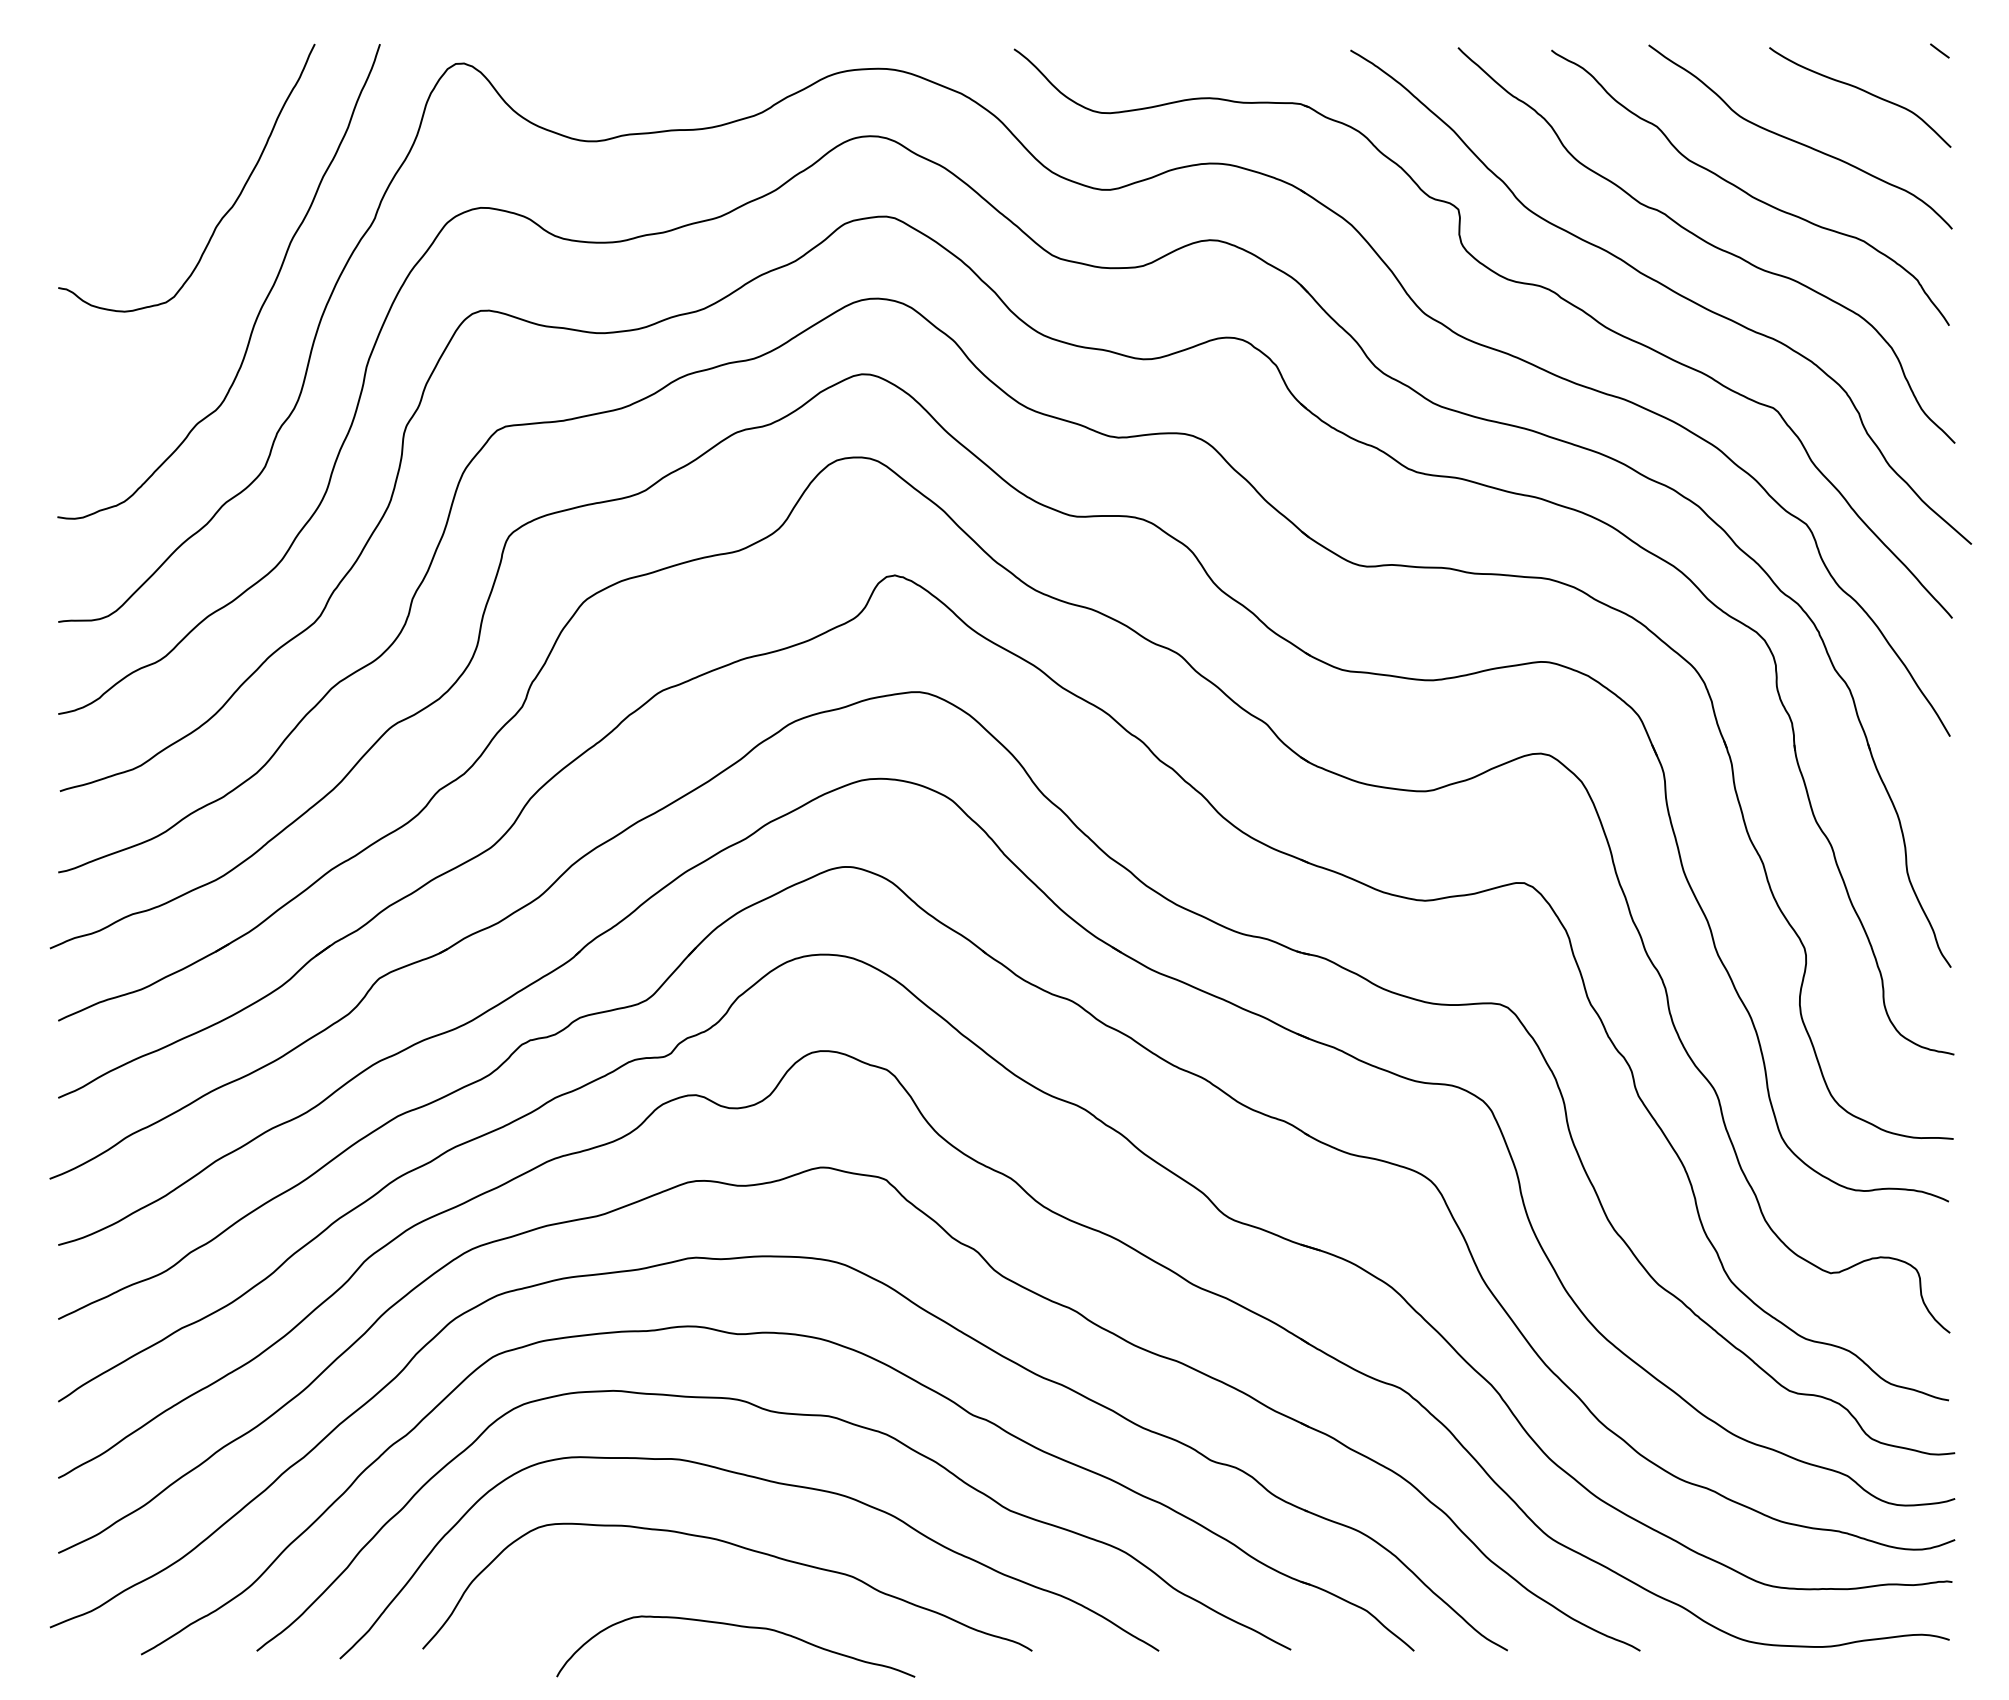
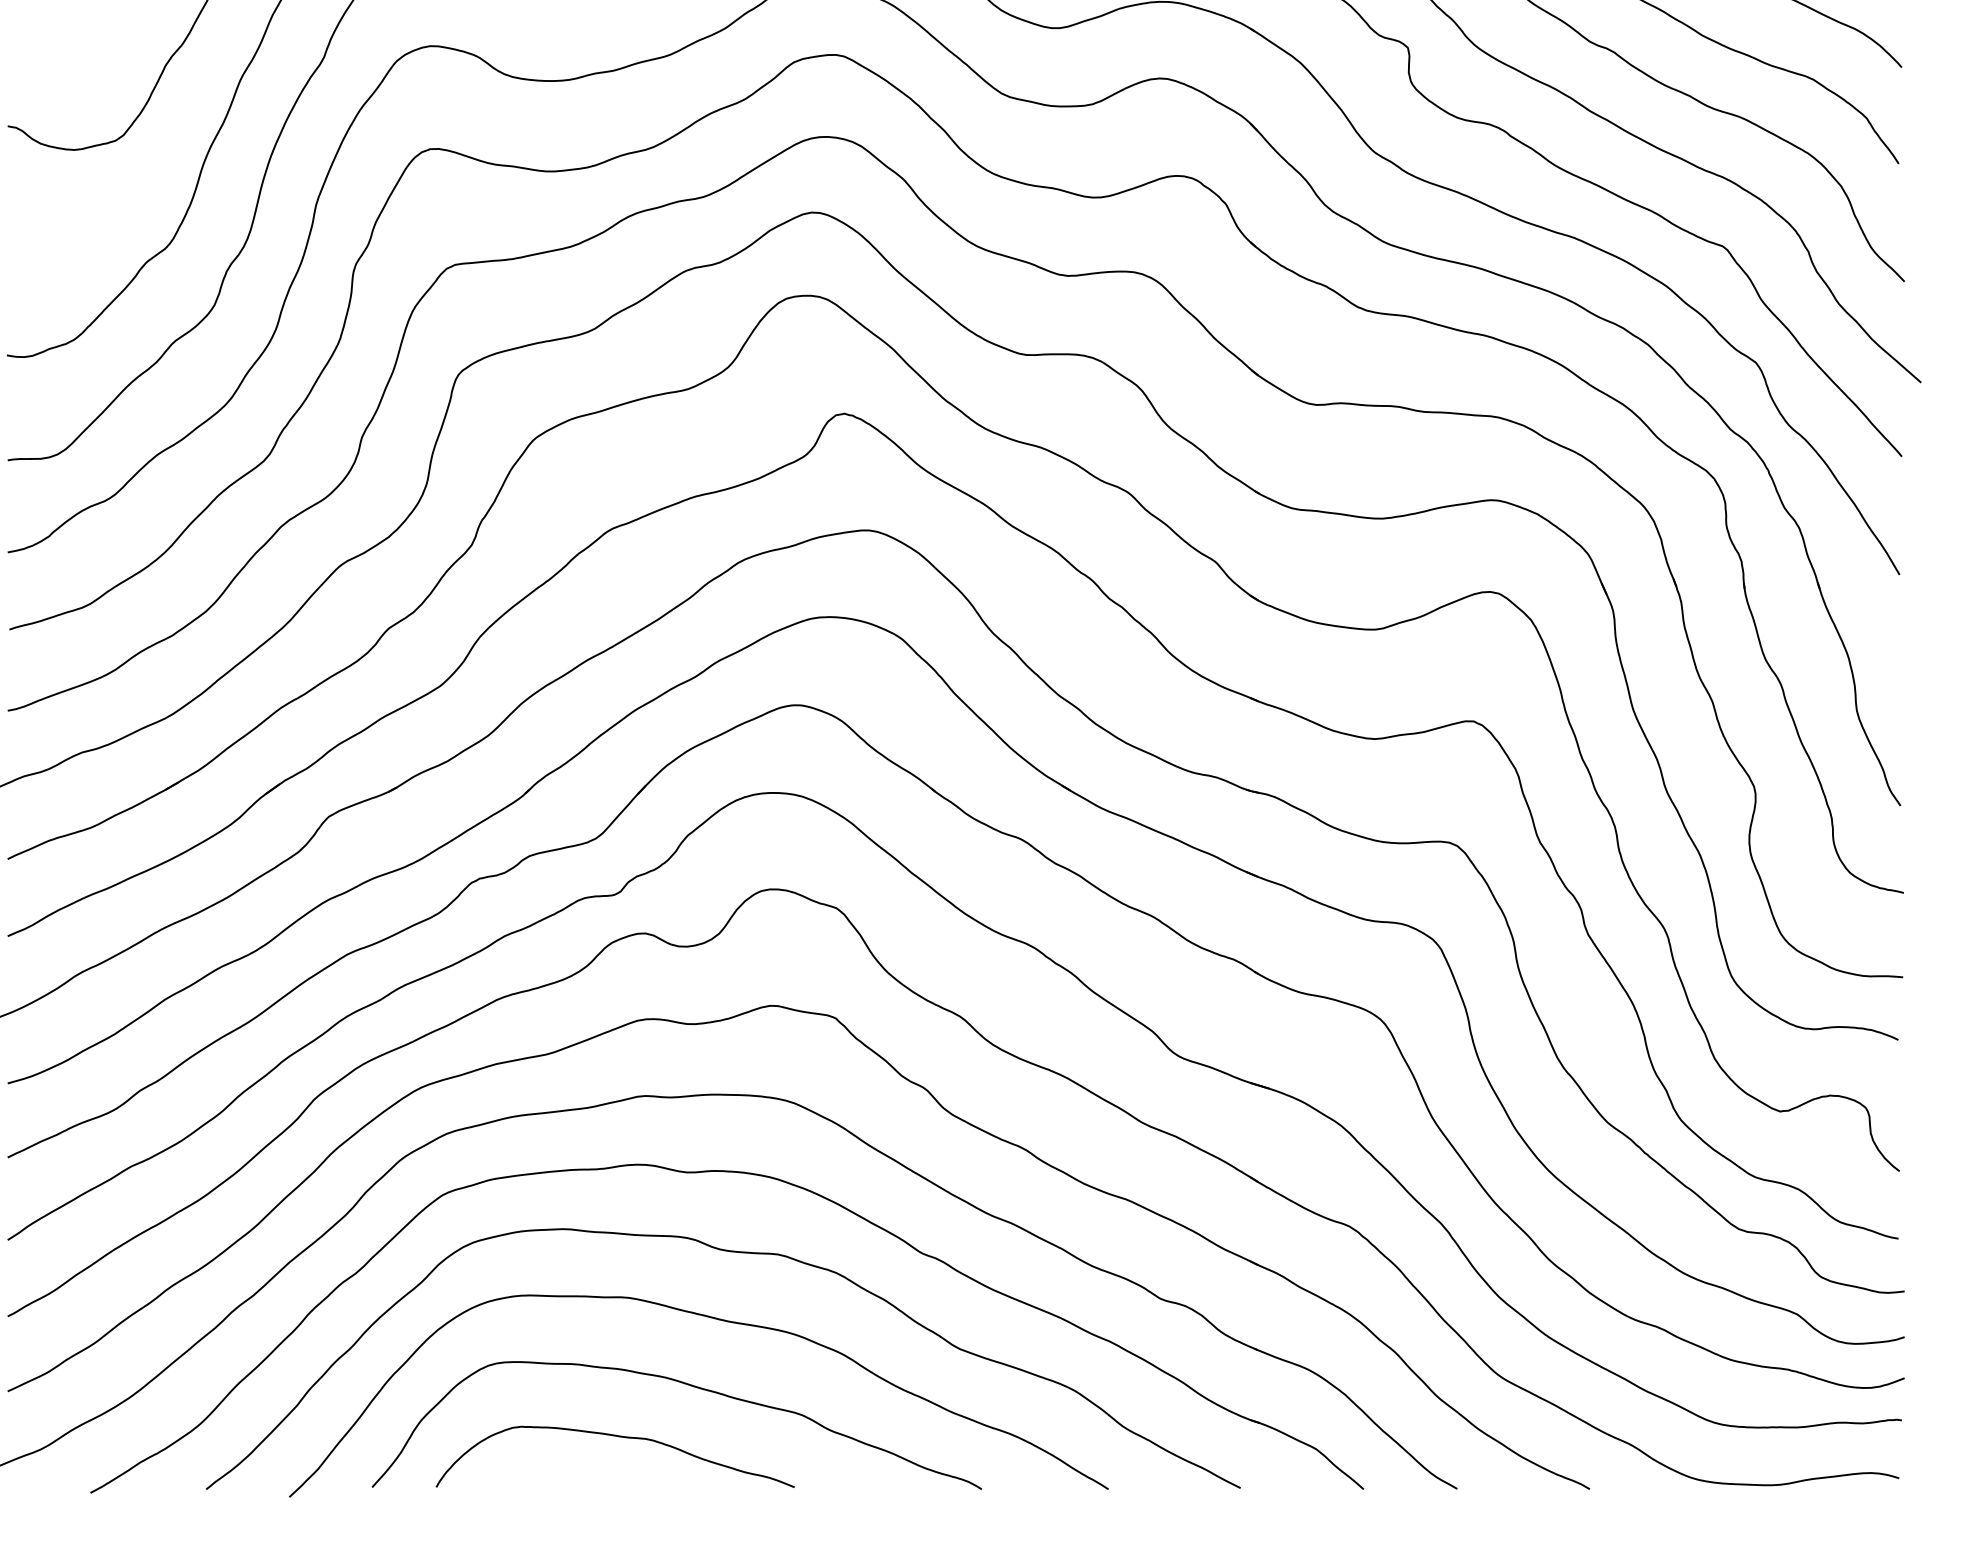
curve: (740, 1627) -> (620, 1437), moved

